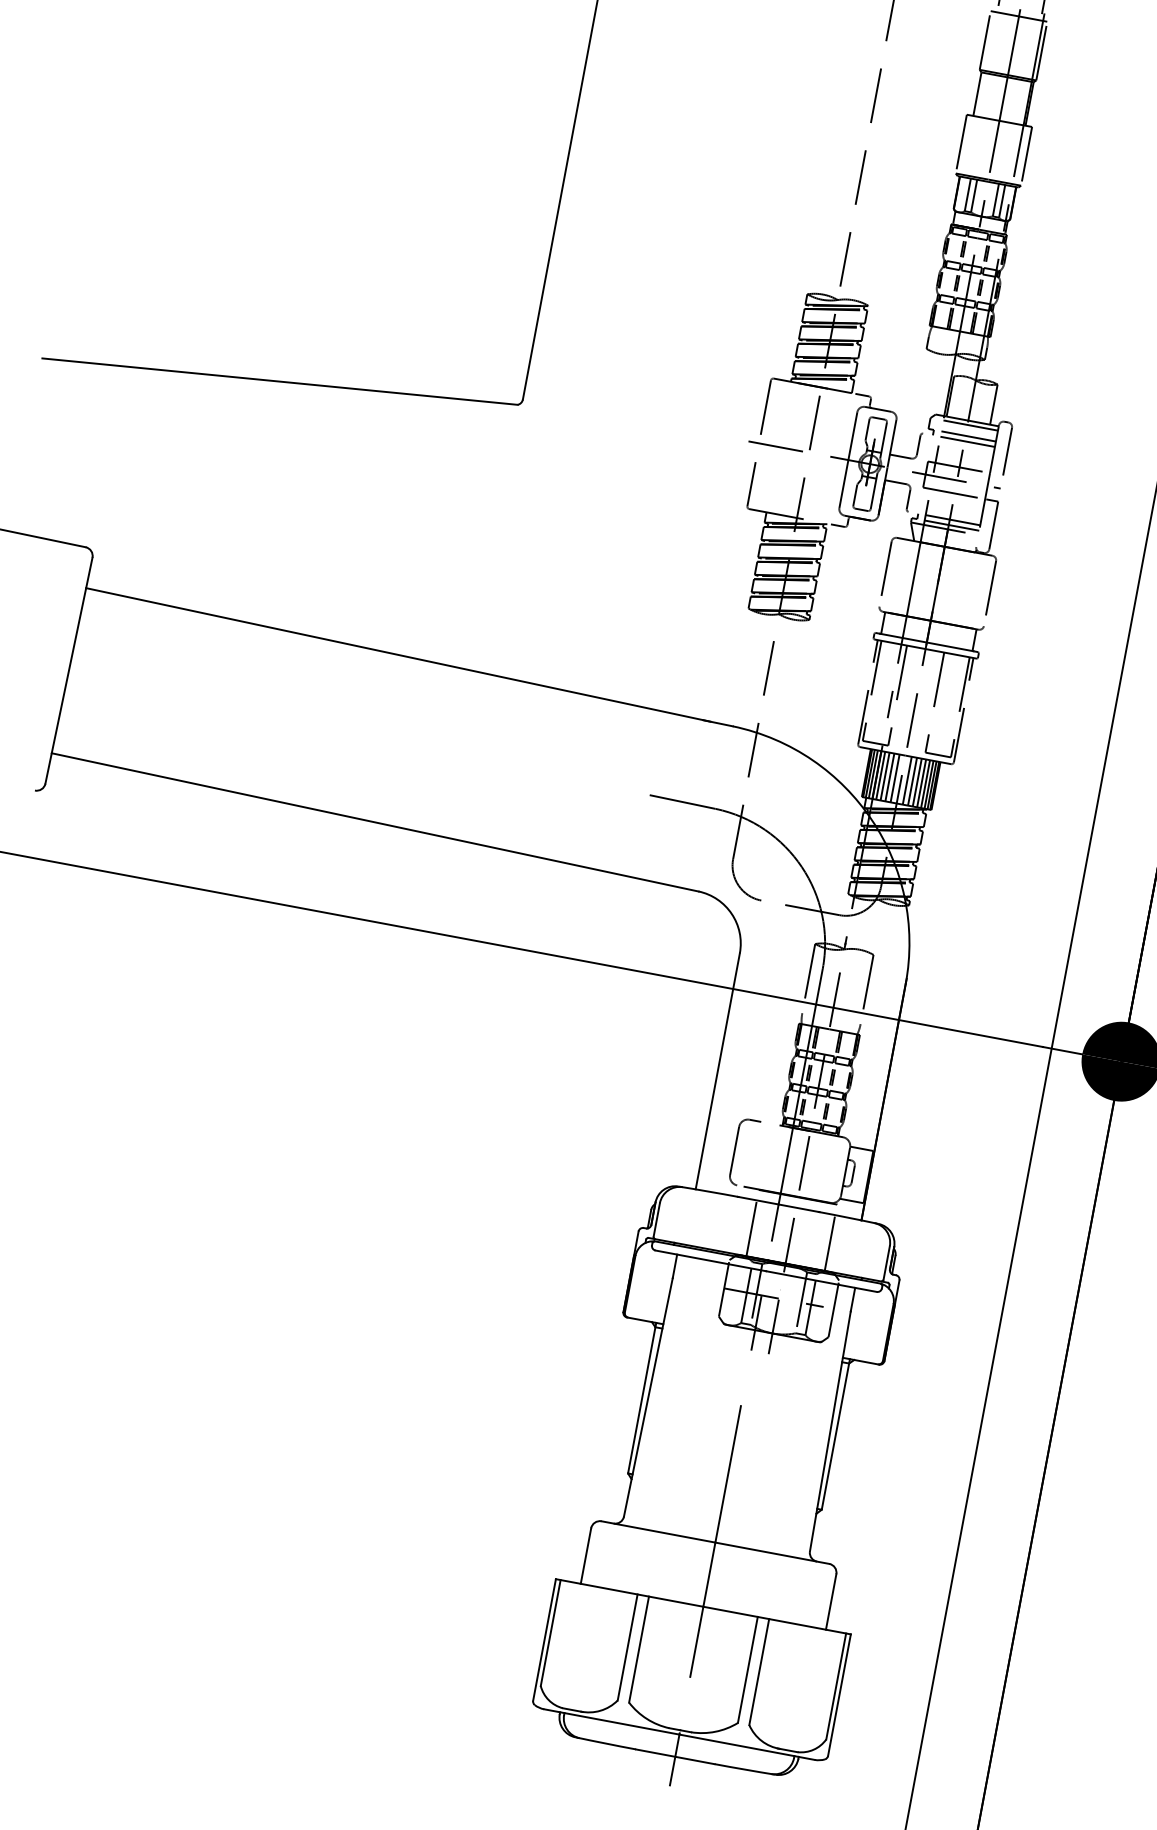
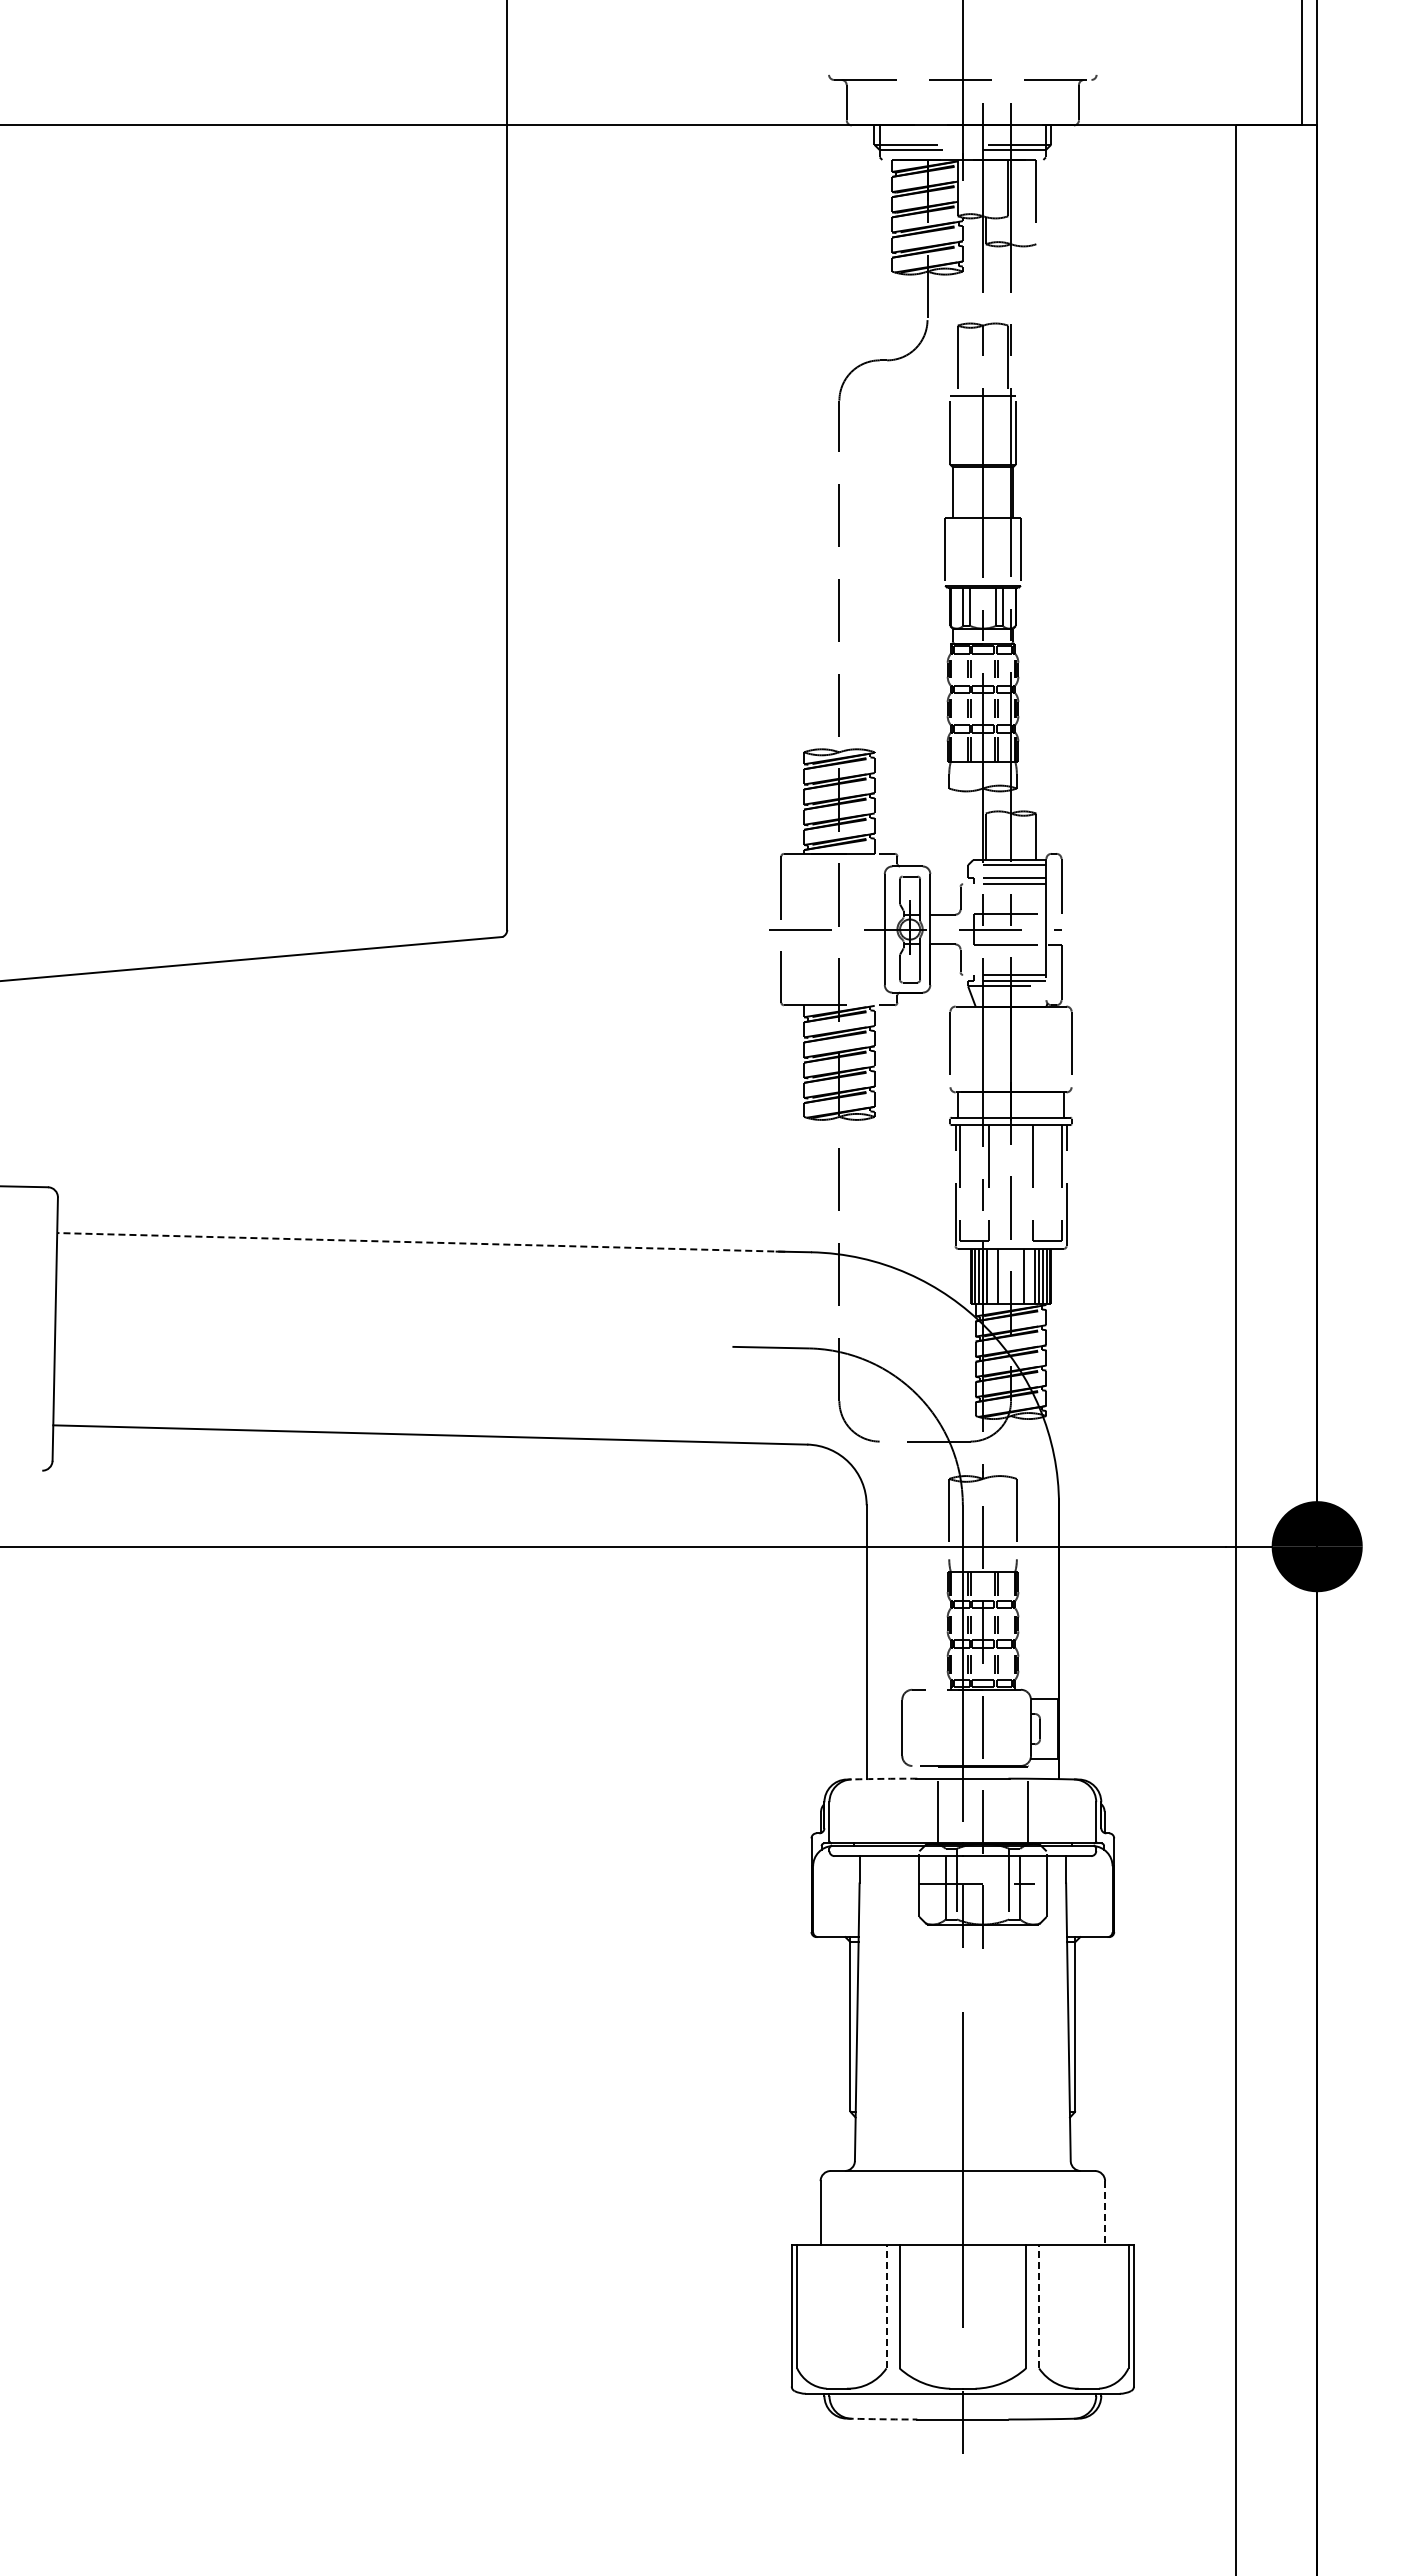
line: (397, 654) -> (420, 1242), solid -> dashed
line: (885, 776) -> (992, 1276), removed
line: (895, 778) -> (1004, 1276), removed
line: (907, 780) -> (1018, 1276), removed
line: (917, 782) -> (1029, 1276), removed
arc: (708, 1191) -> (881, 1778), solid -> dashed
line: (831, 1602) -> (1105, 2213), solid -> dashed
line: (627, 1647) -> (886, 2306), solid -> dashed
line: (759, 1671) -> (1039, 2306), solid -> dashed
arc: (605, 1743) -> (881, 2419), solid -> dashed

